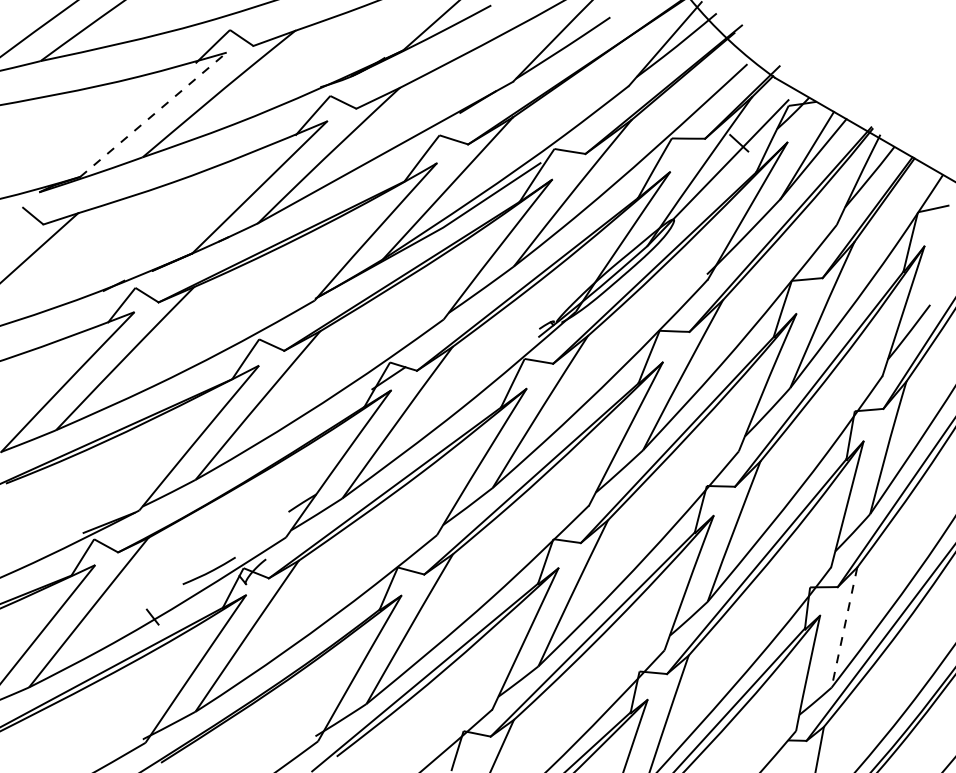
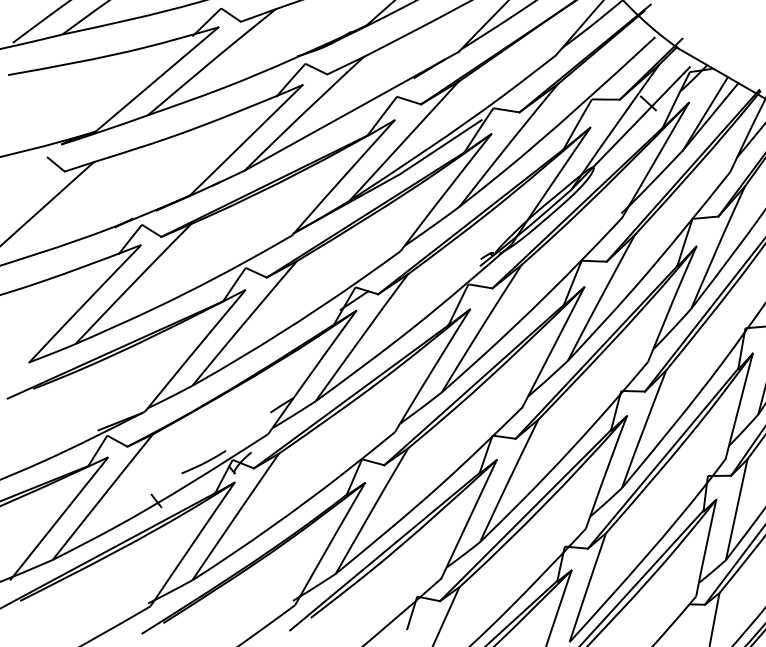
line: (153, 114) -> (157, 79), dashed -> solid
line: (844, 628) -> (736, 510), dashed -> solid

